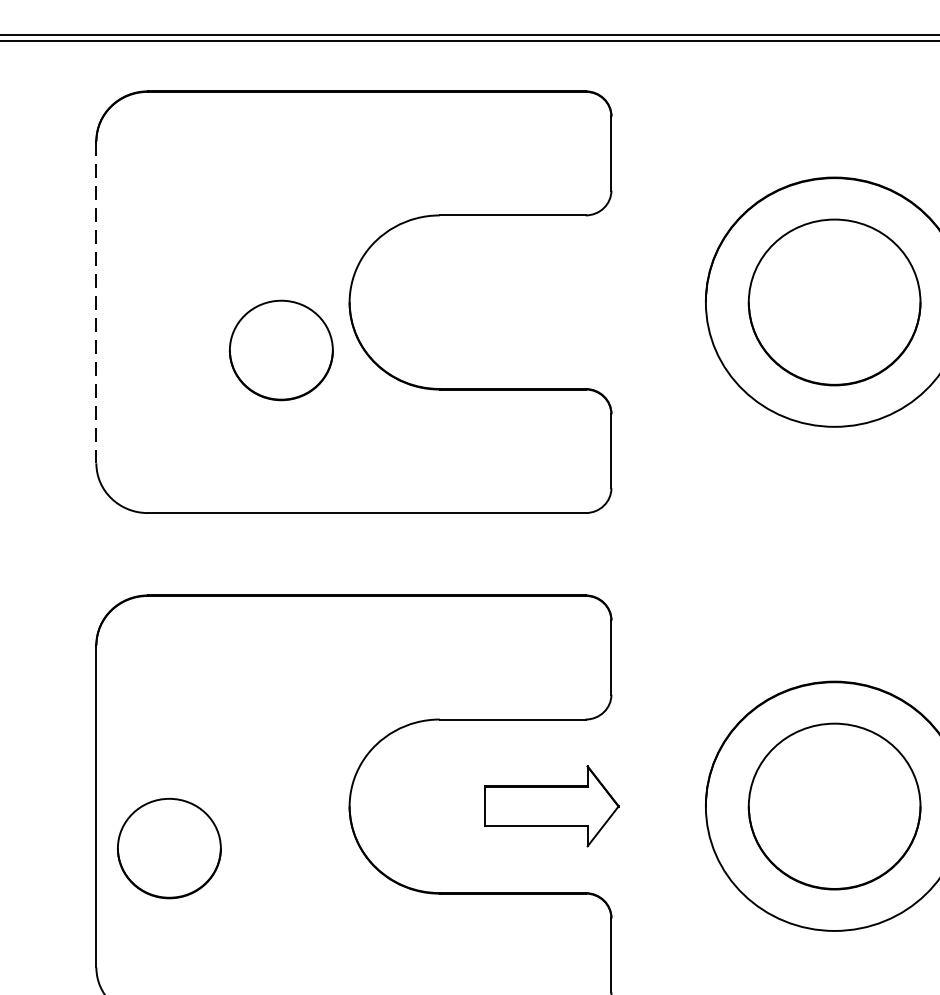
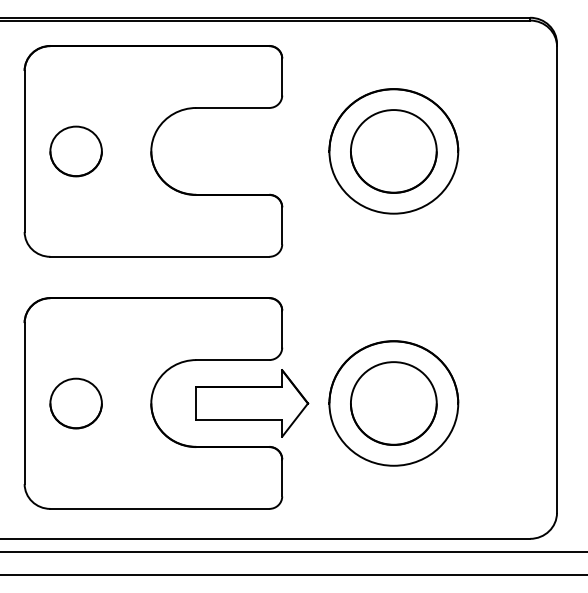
line: (96, 304) -> (24, 152), dashed -> solid
part: (280, 350) -> (75, 151), moved
part: (552, 806) -> (252, 403), size x1.67
part: (168, 848) -> (75, 403), moved

